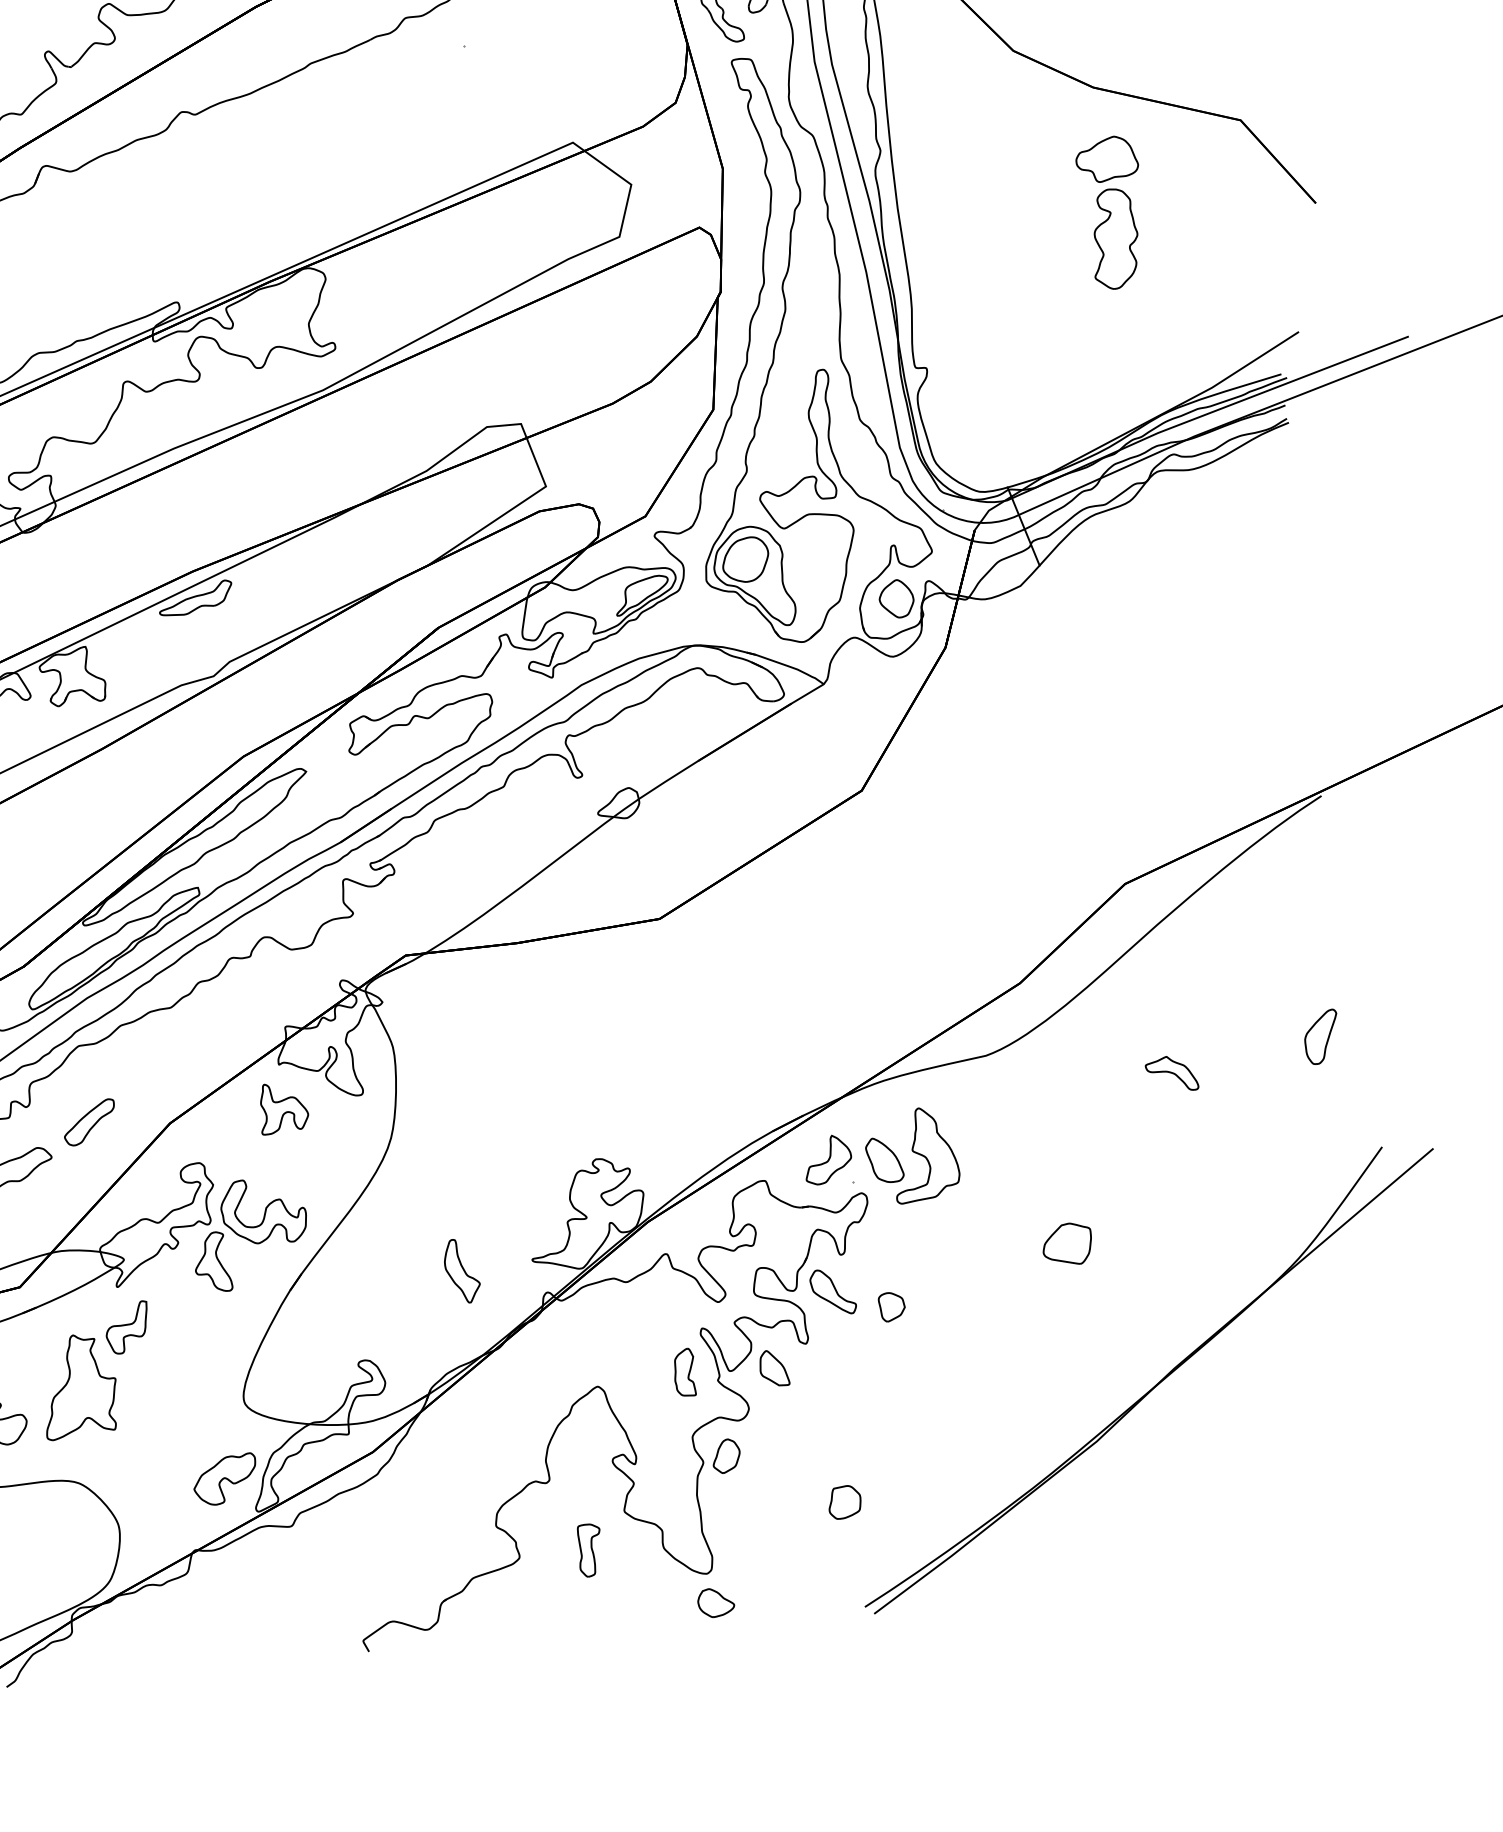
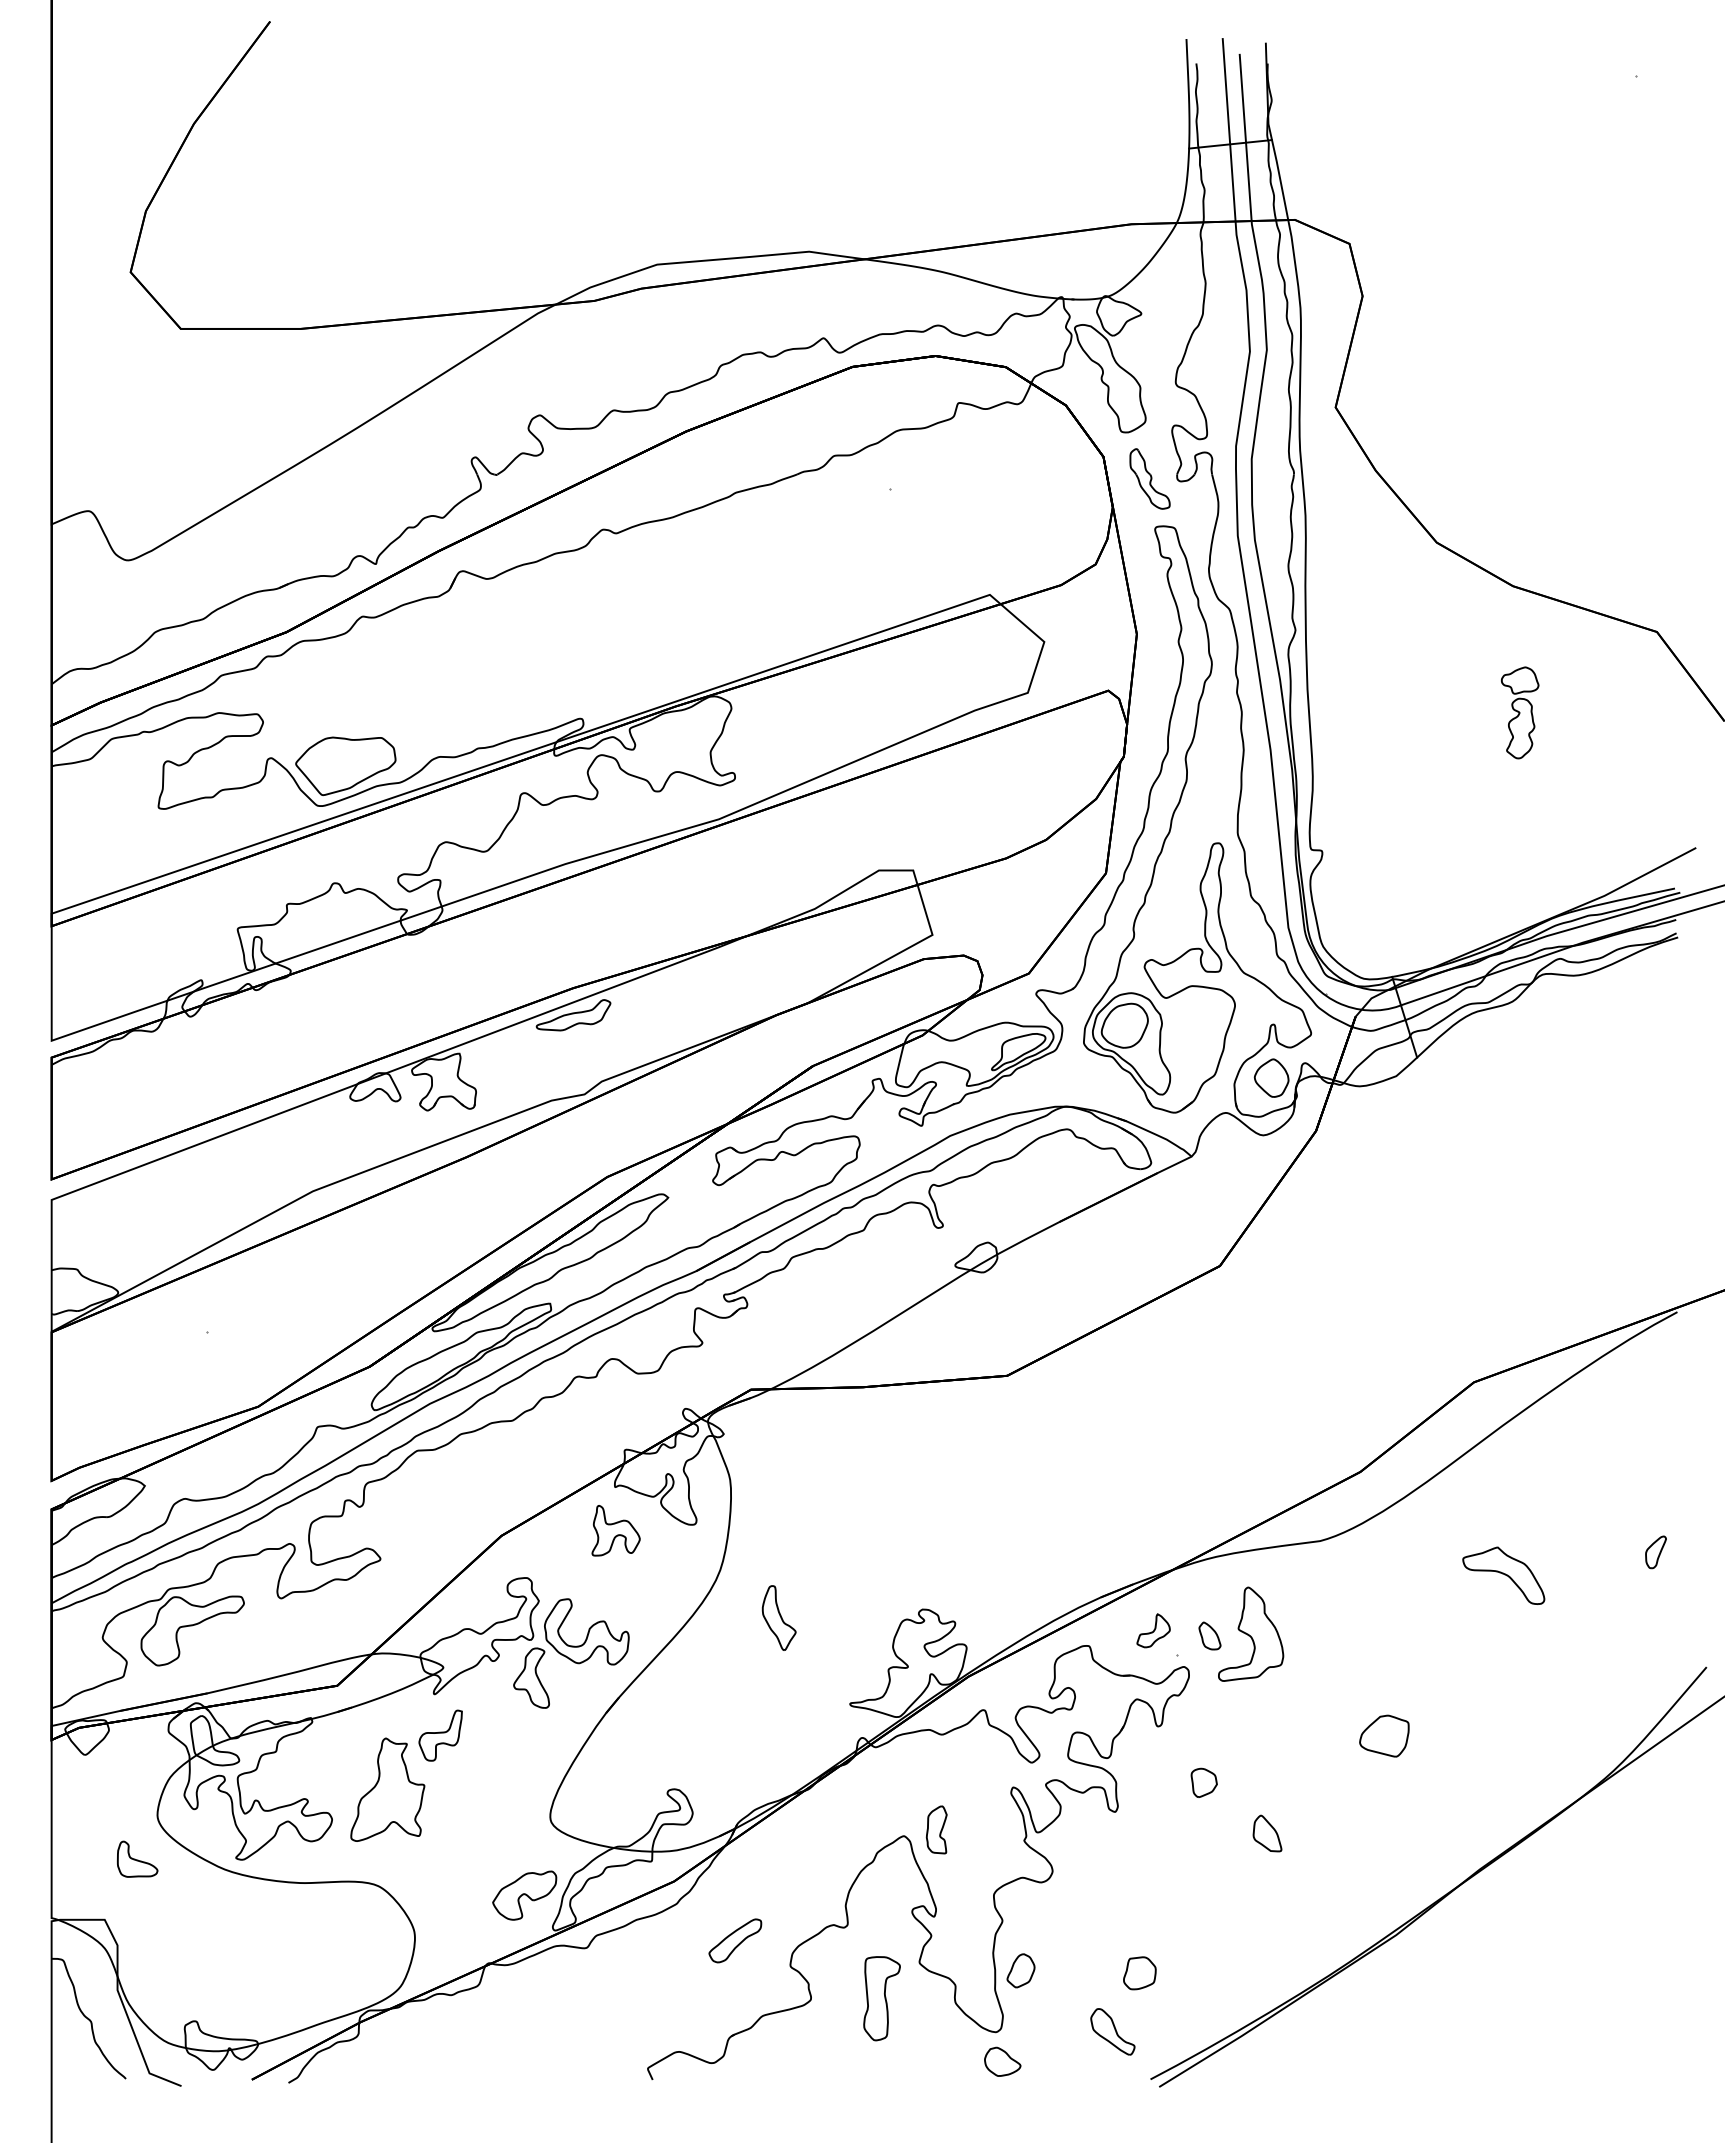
part: (1110, 212) -> (1519, 712), size x0.6
part: (1321, 1037) -> (1655, 1552), size x0.6
part: (1171, 1073) -> (1503, 1575), size x1.6
part: (89, 1122) -> (735, 1940), moved
part: (827, 1159) -> (1153, 1630), size x0.7
part: (884, 1159) -> (1209, 1635), size x0.6
part: (461, 1270) -> (778, 1617), moved
part: (832, 1291) -> (1112, 2031), moved
part: (774, 1368) -> (1267, 1833), moved
part: (684, 1372) -> (936, 1829), moved
part: (725, 1455) -> (1020, 1970), moved
part: (589, 1550) -> (881, 1998), size x1.6

